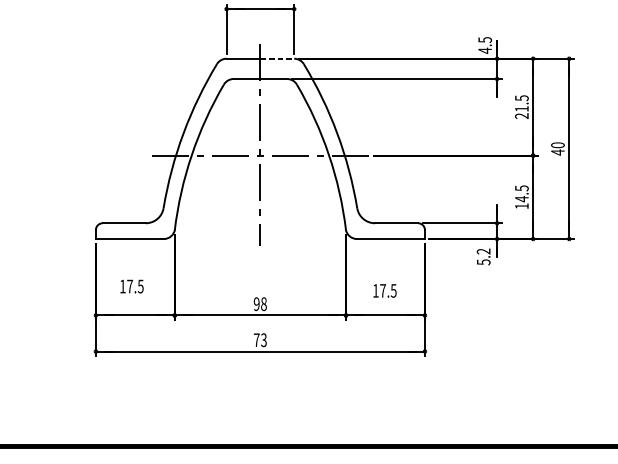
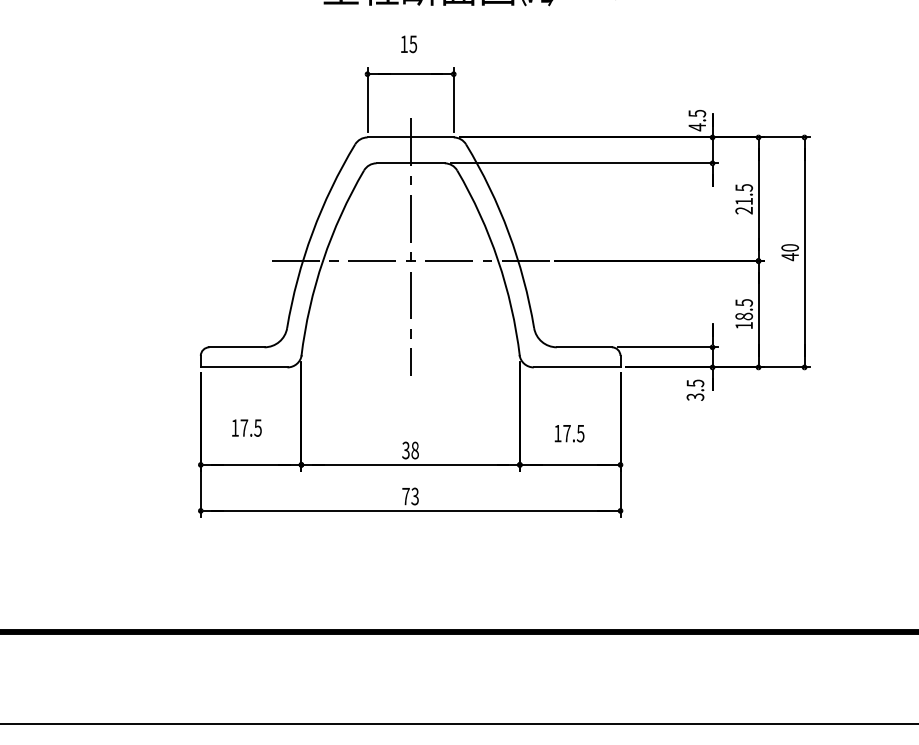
line: (277, 58) -> (432, 137), dashed -> solid
text: (522, 199) -> (744, 316), 14.5 -> 18.5
text: (483, 256) -> (695, 389), 5.2 -> 3.5
text: (256, 304) -> (405, 450), 98 -> 38

